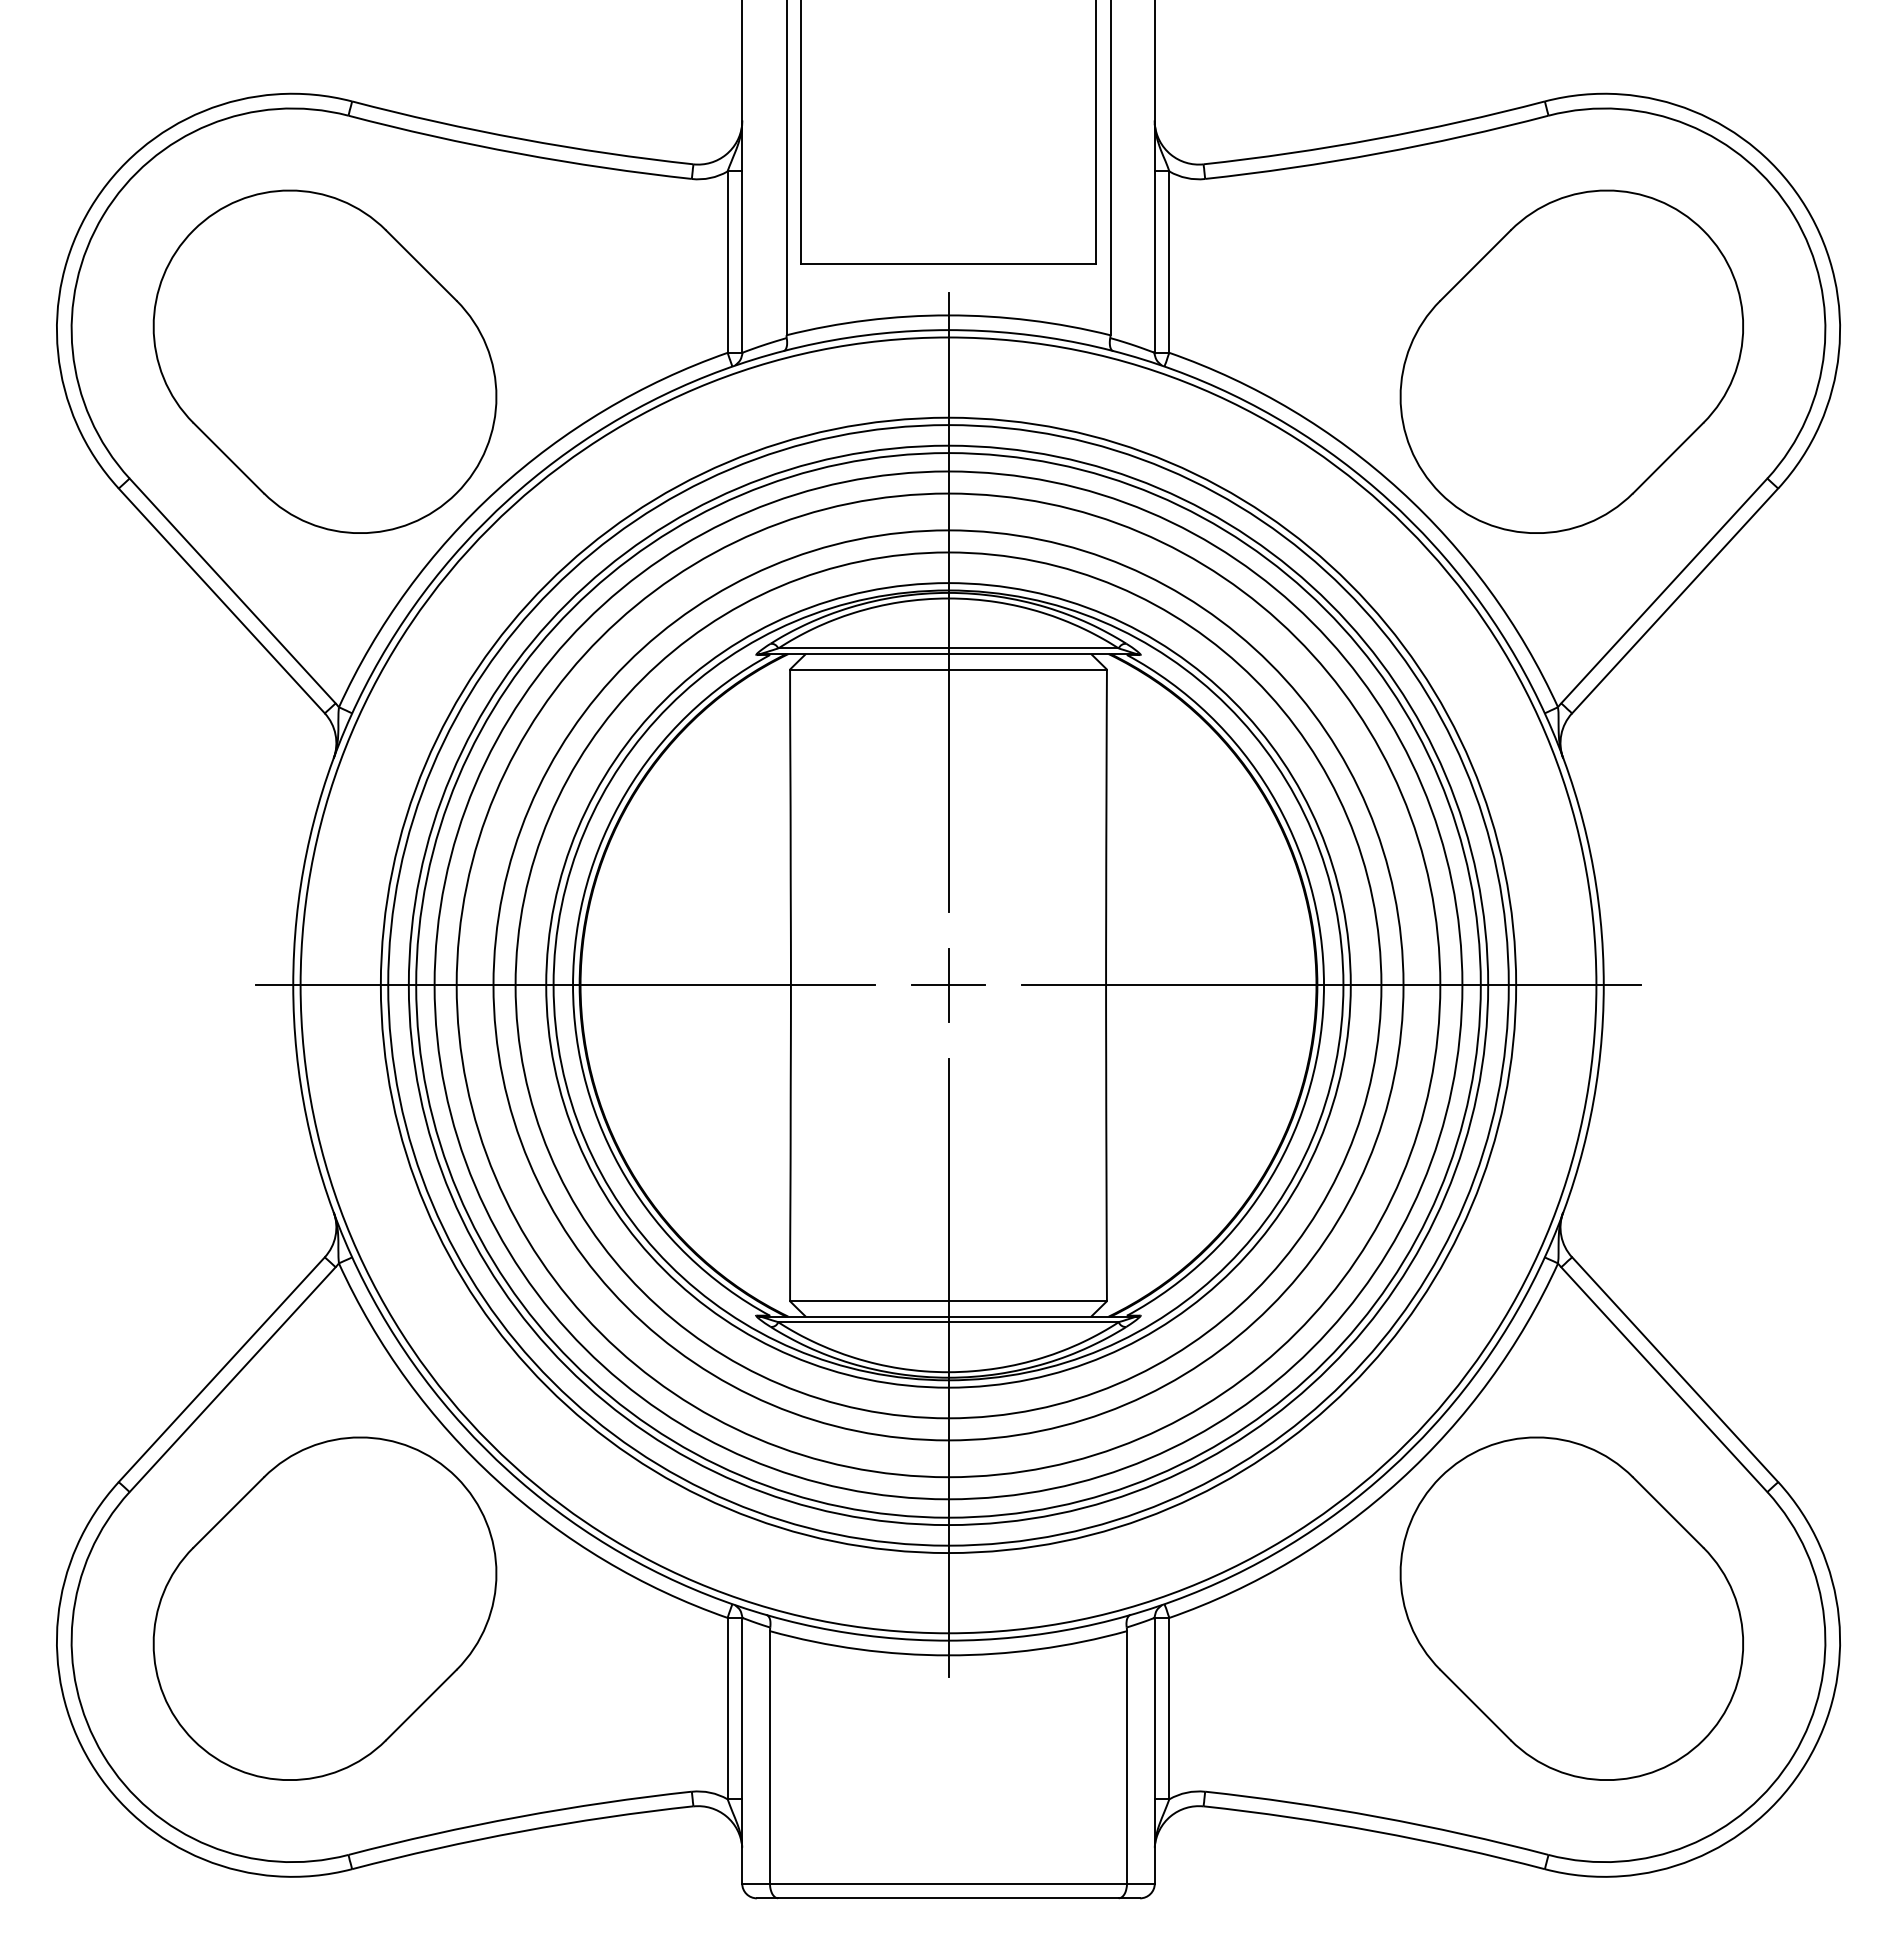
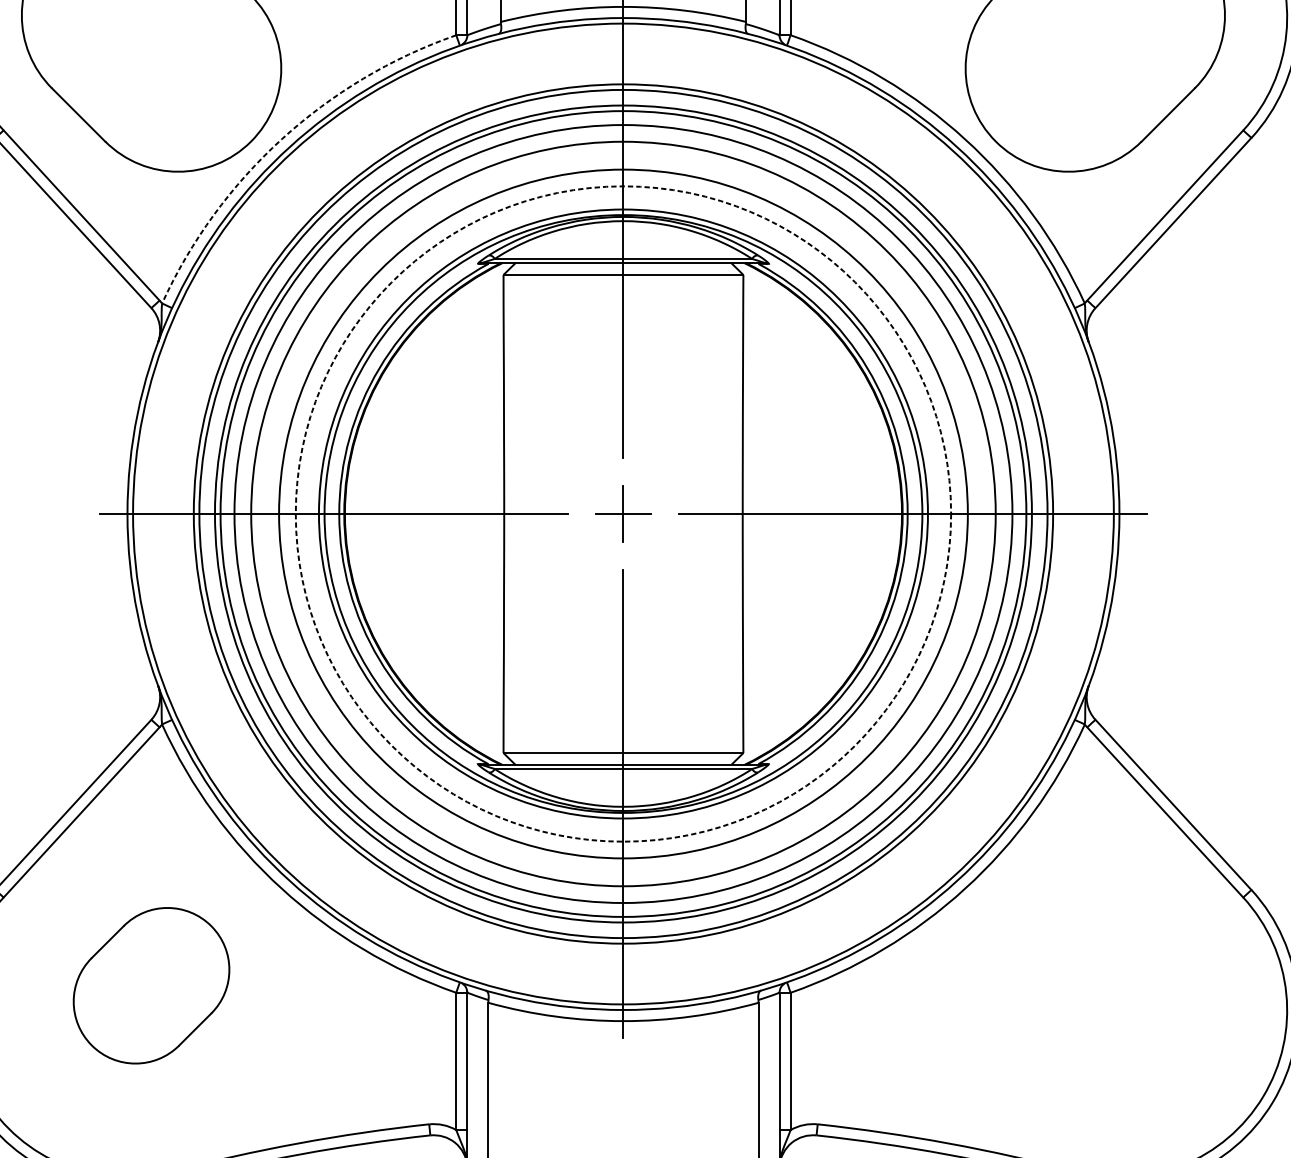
arc: (497, 490) -> (282, 139), solid -> dashed
circle: (948, 985) -> (623, 514), solid -> dashed
part: (324, 1608) -> (151, 985), size x0.6
part: (1571, 1608) -> (1095, 985), removed

